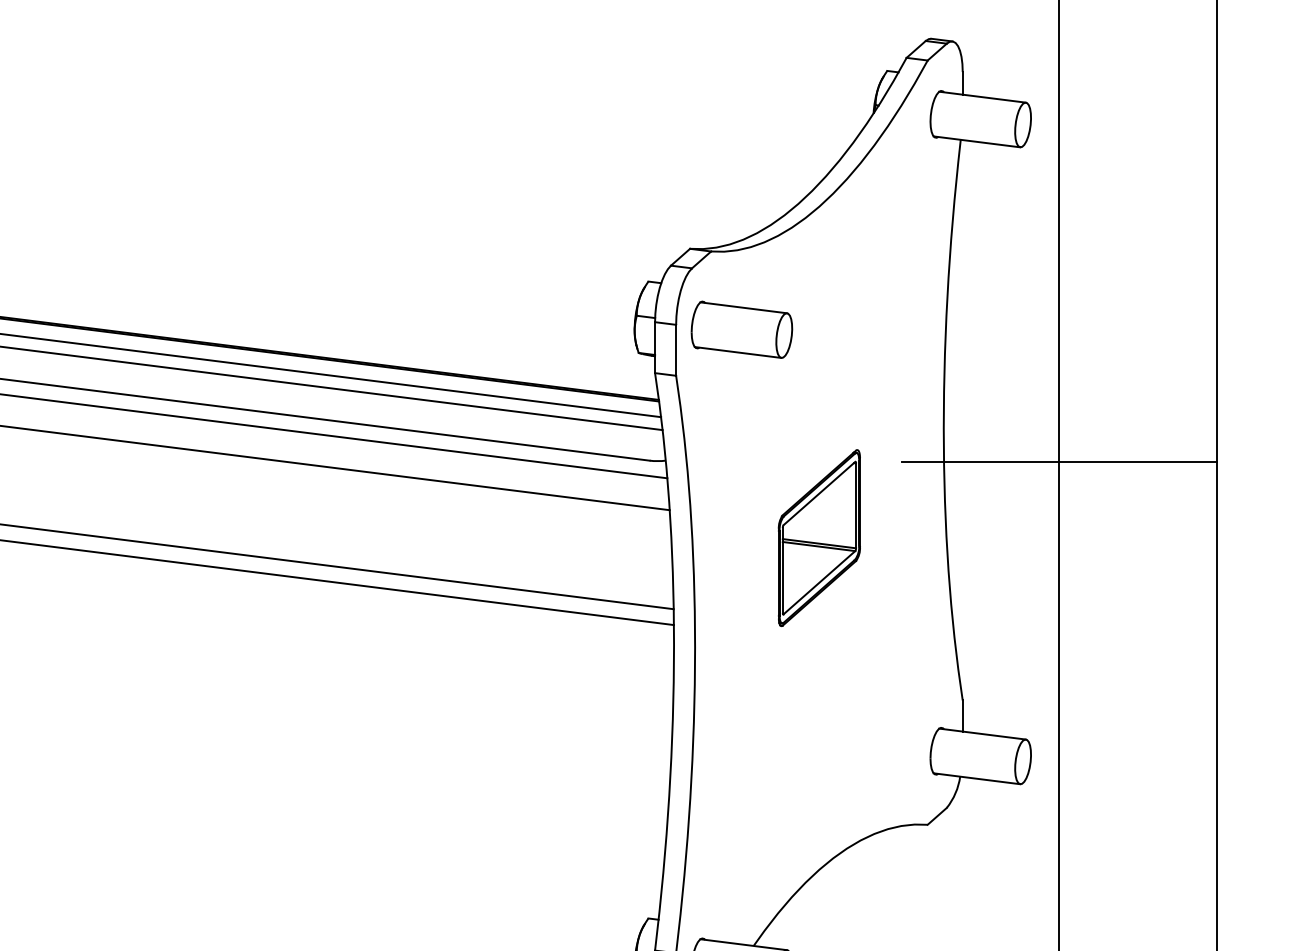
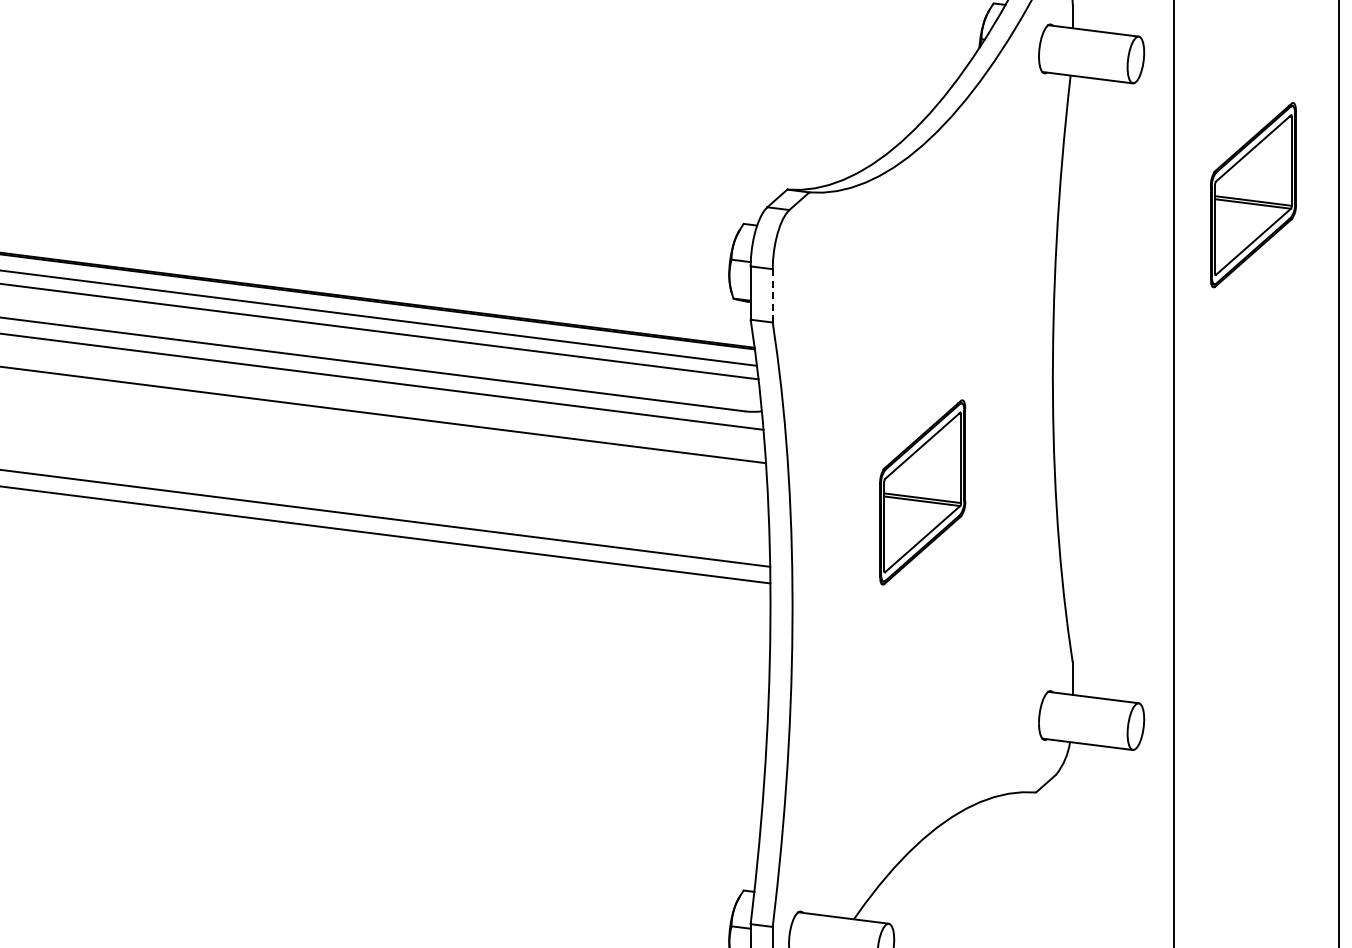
part: (1134, 253) -> (1252, 194), added
part: (741, 329) -> (841, 274), removed
line: (676, 349) -> (773, 295), solid -> dashed
line: (1059, 462) -> (1173, 413), removed

